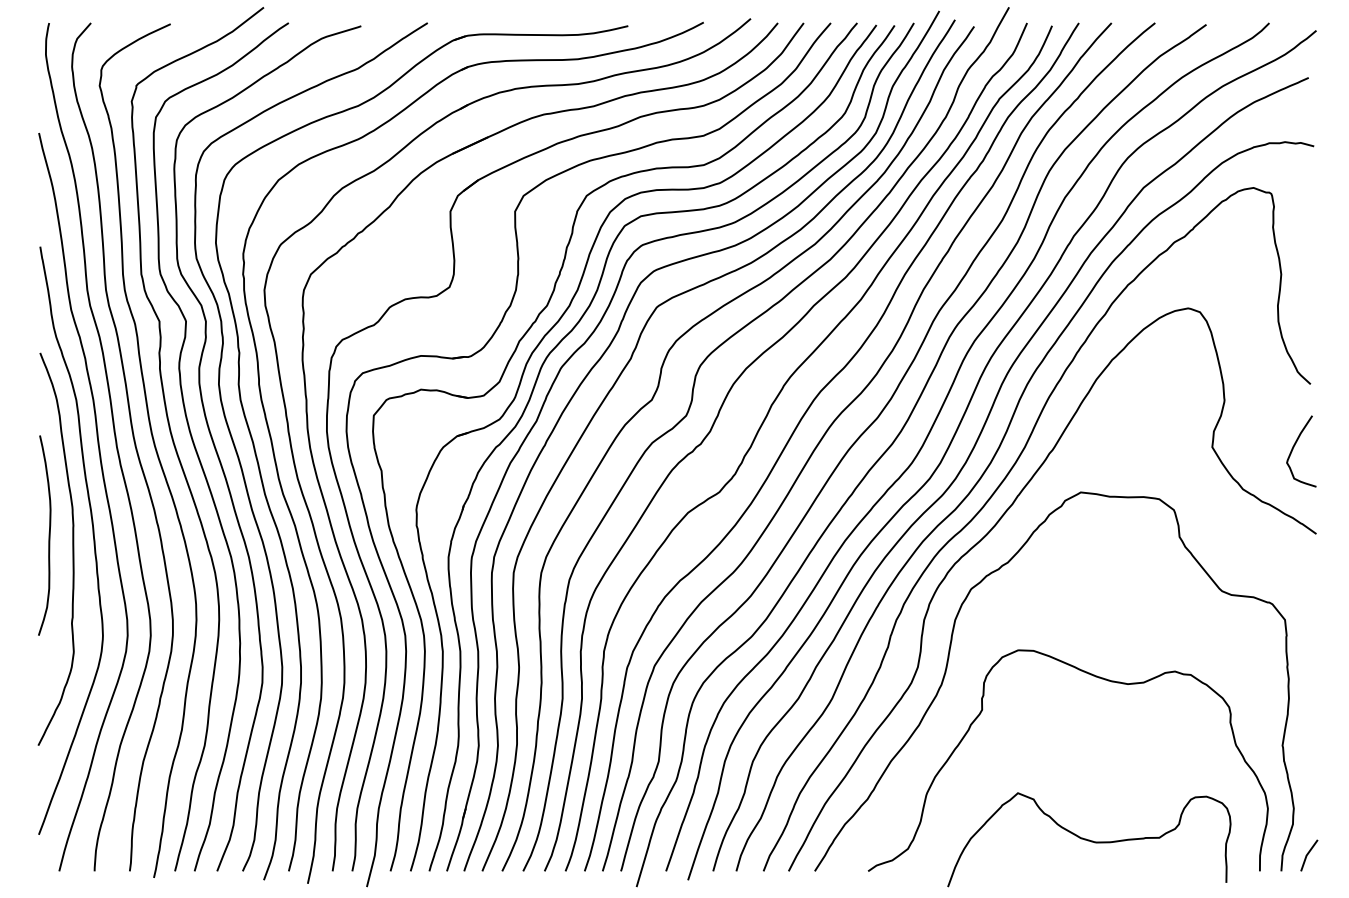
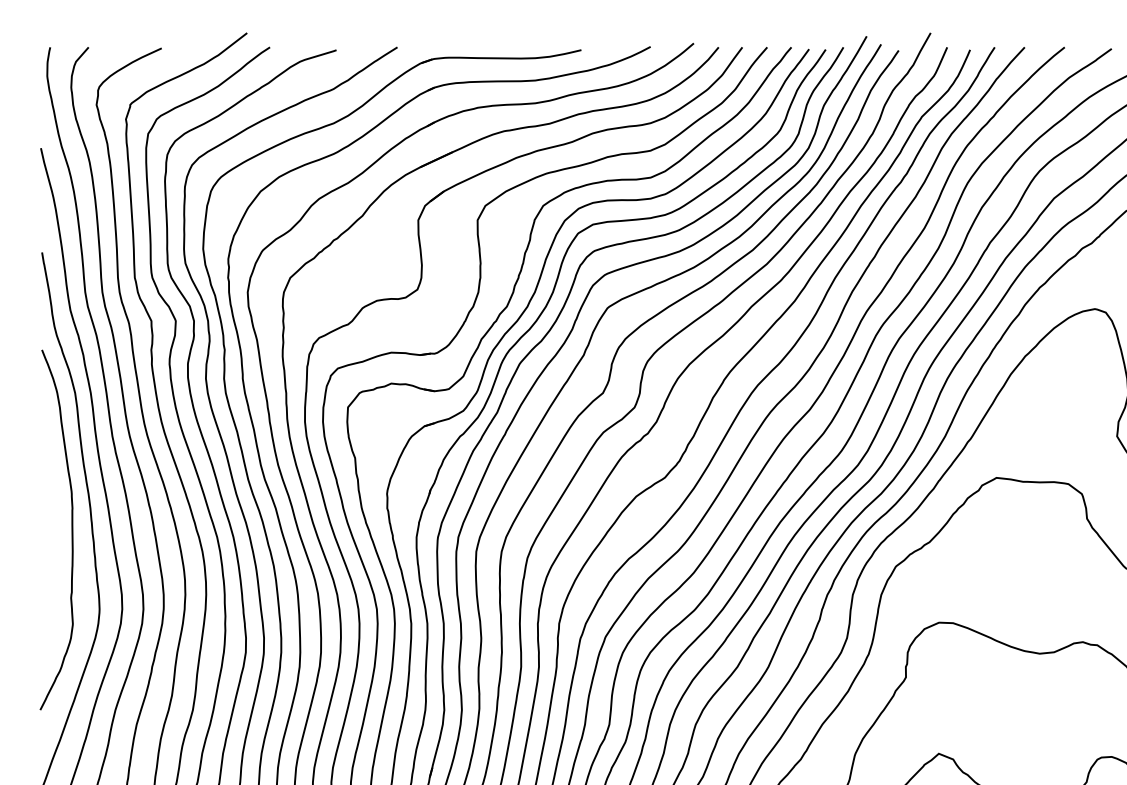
curve: (48, 535) -> (49, 517), removed

